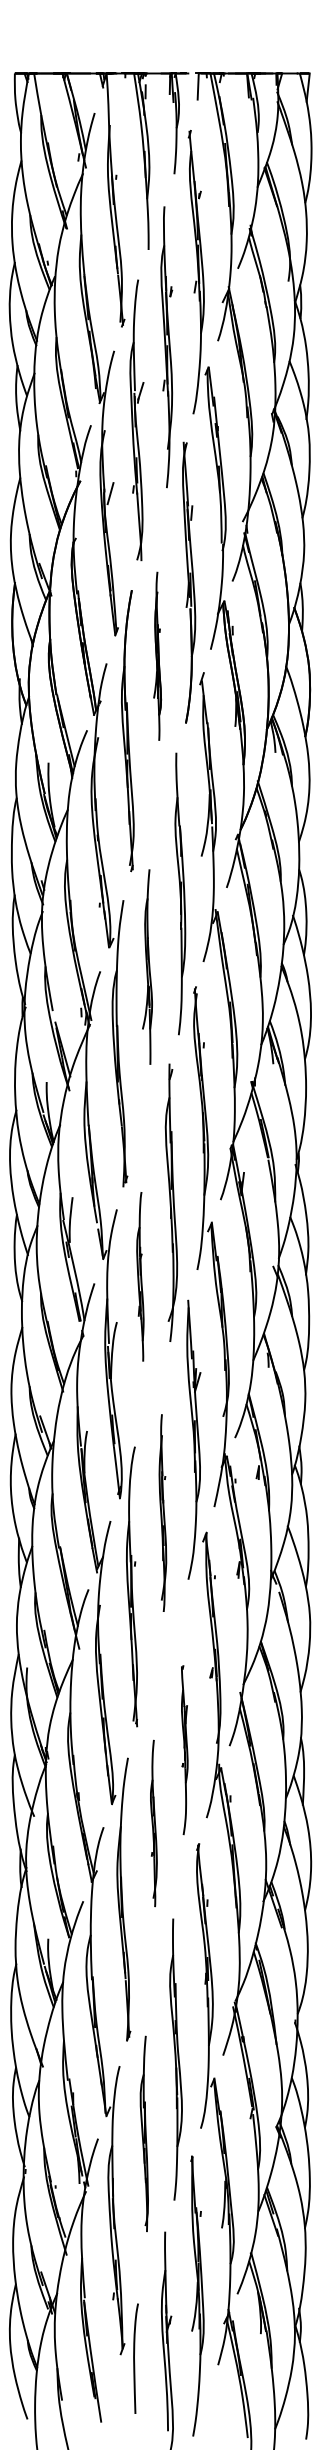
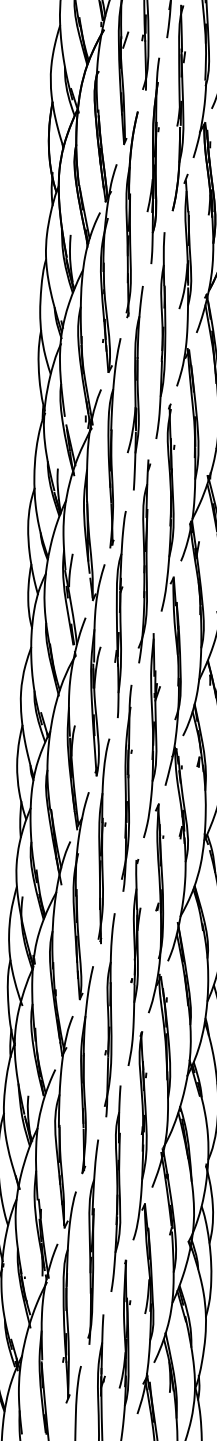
part: (157, 656) -> (154, 161), size x1.67
part: (147, 966) -> (135, 387), size x1.43
part: (140, 1276) -> (119, 614), size x1.67
part: (162, 1512) -> (127, 787), size x1.43
part: (184, 1750) -> (134, 962), size x1.67
part: (153, 1823) -> (109, 1015), size x1.67
part: (144, 2133) -> (91, 1241), size x1.43

